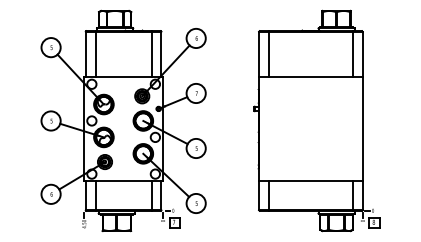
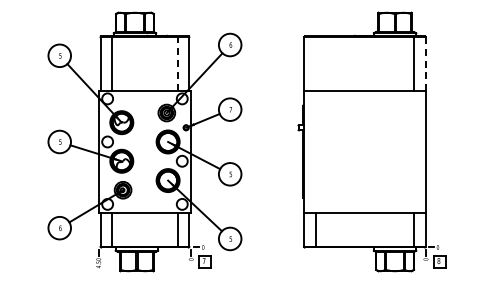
line: (151, 54) -> (177, 63), solid -> dashed
line: (268, 54) -> (315, 63), removed
line: (362, 54) -> (425, 63), solid -> dashed

